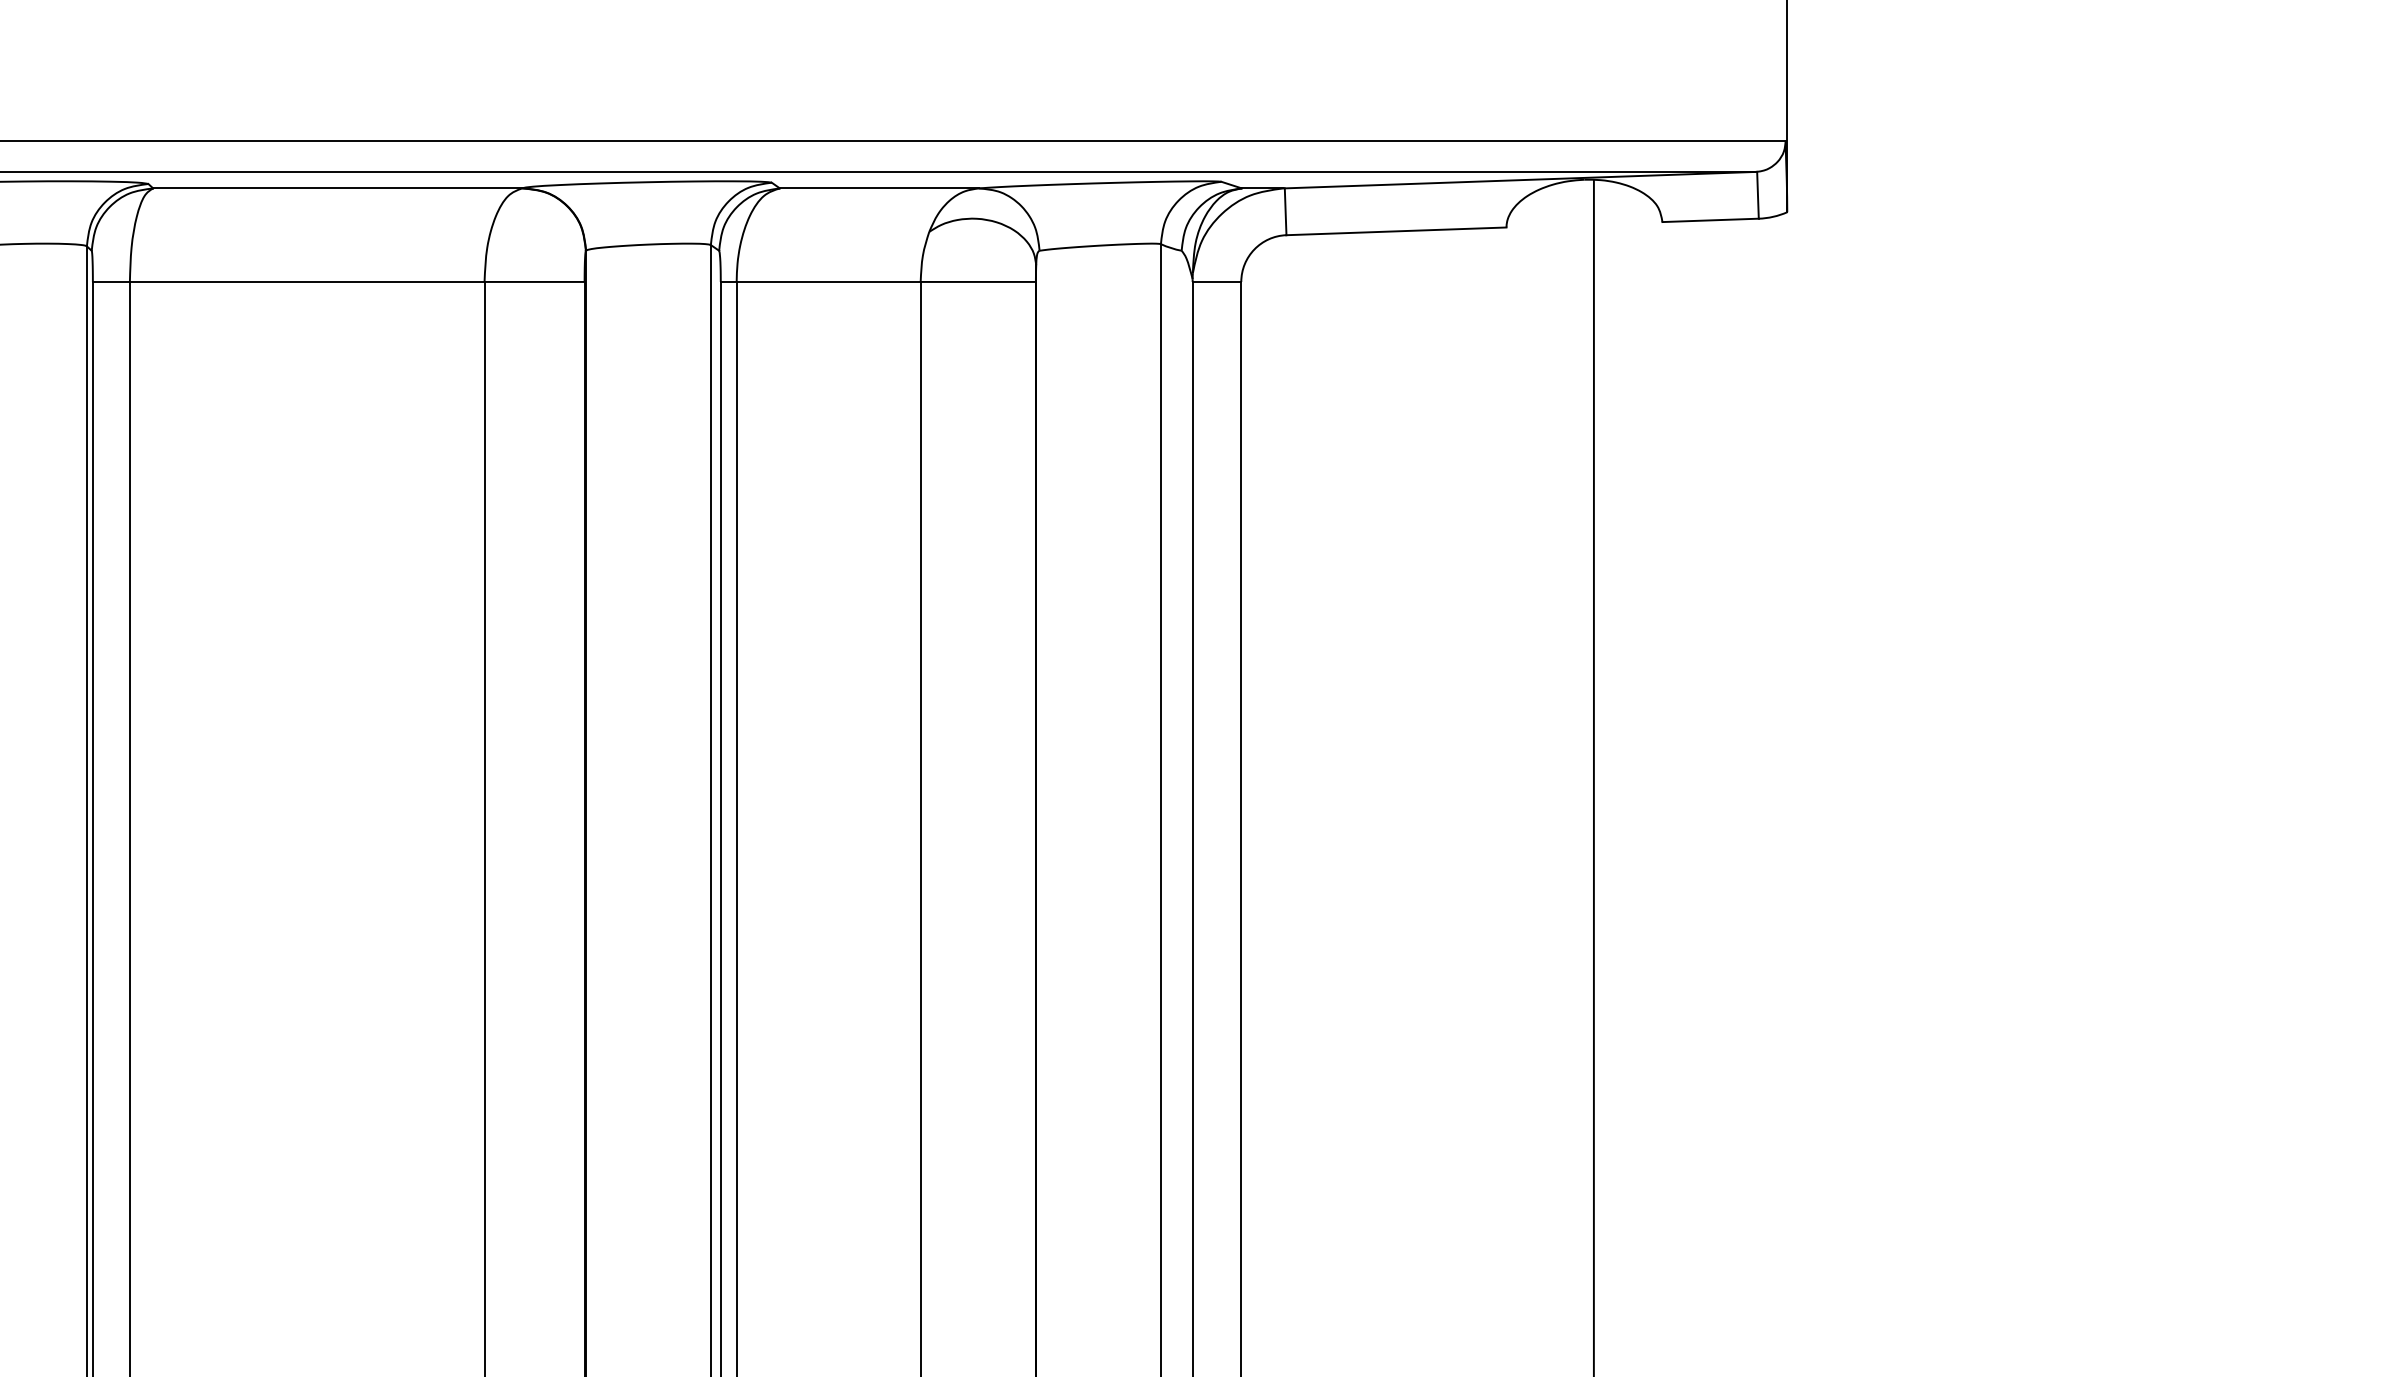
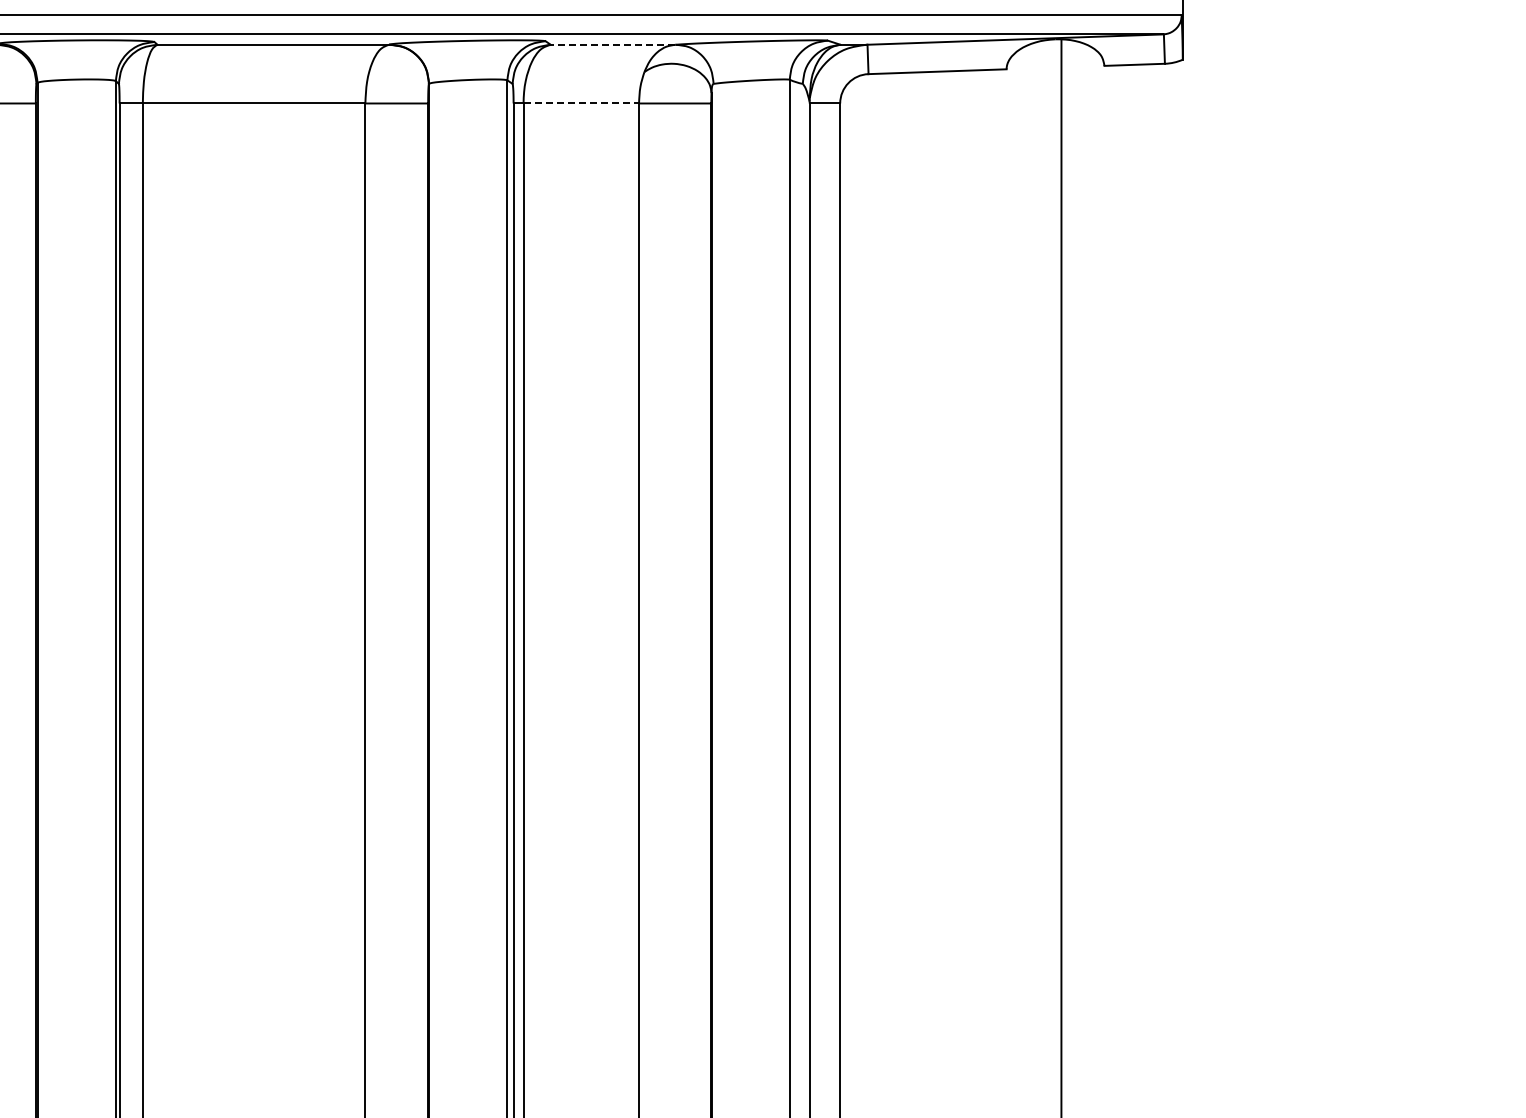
line: (878, 187) -> (612, 44), solid -> dashed
line: (828, 281) -> (581, 103), solid -> dashed

